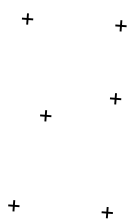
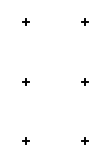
part: (114, 98) -> (84, 81), moved
part: (45, 115) -> (25, 81), moved

